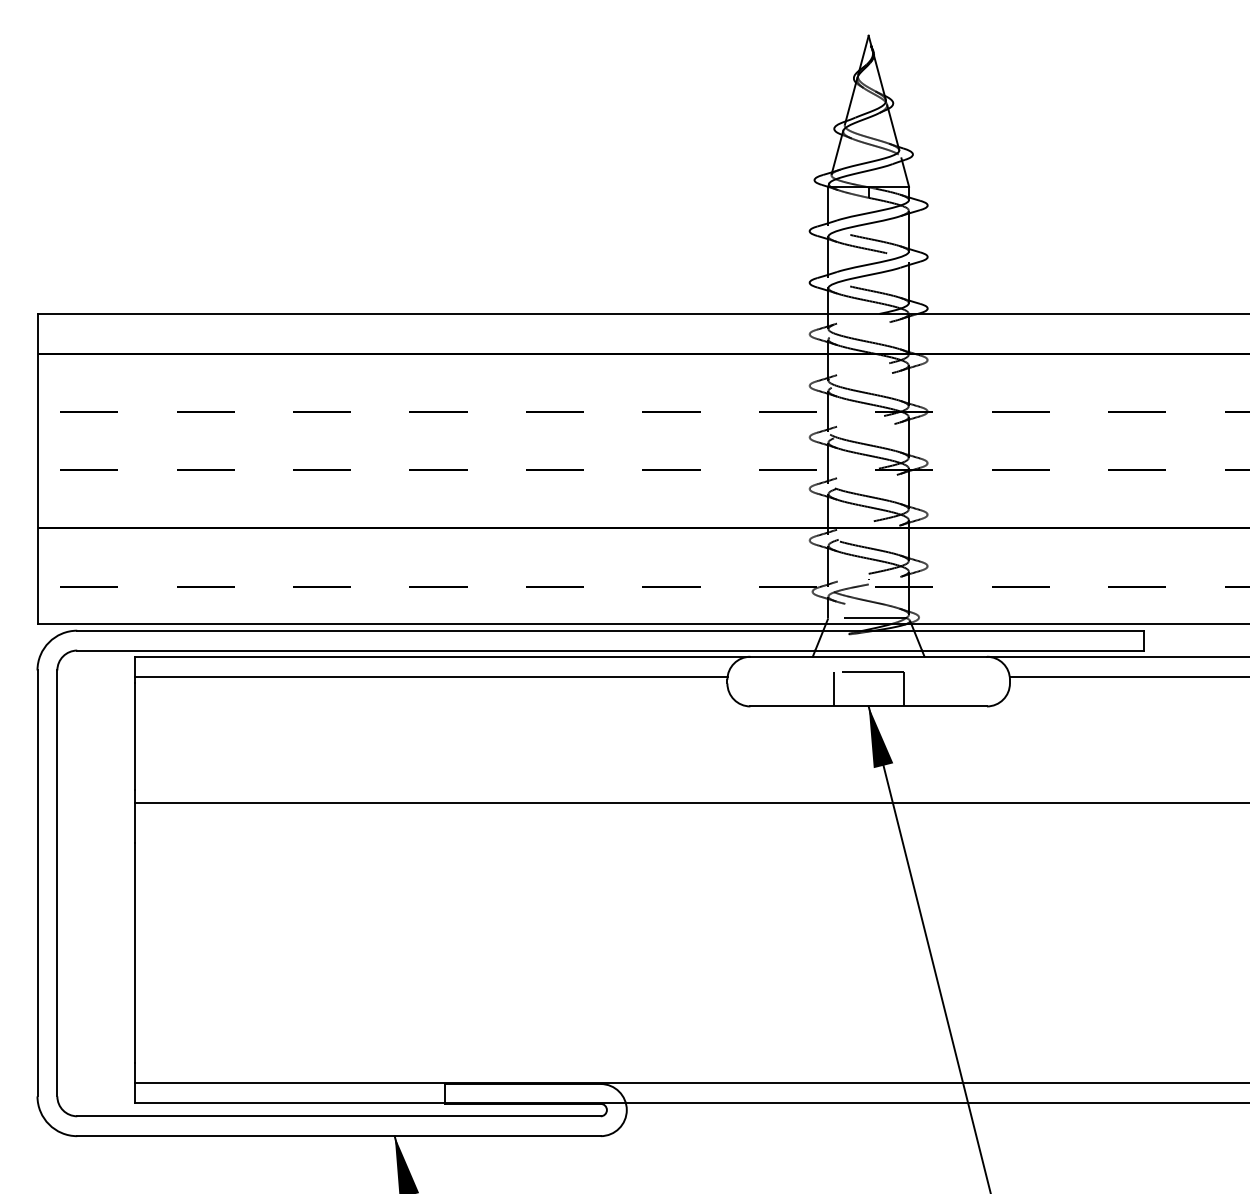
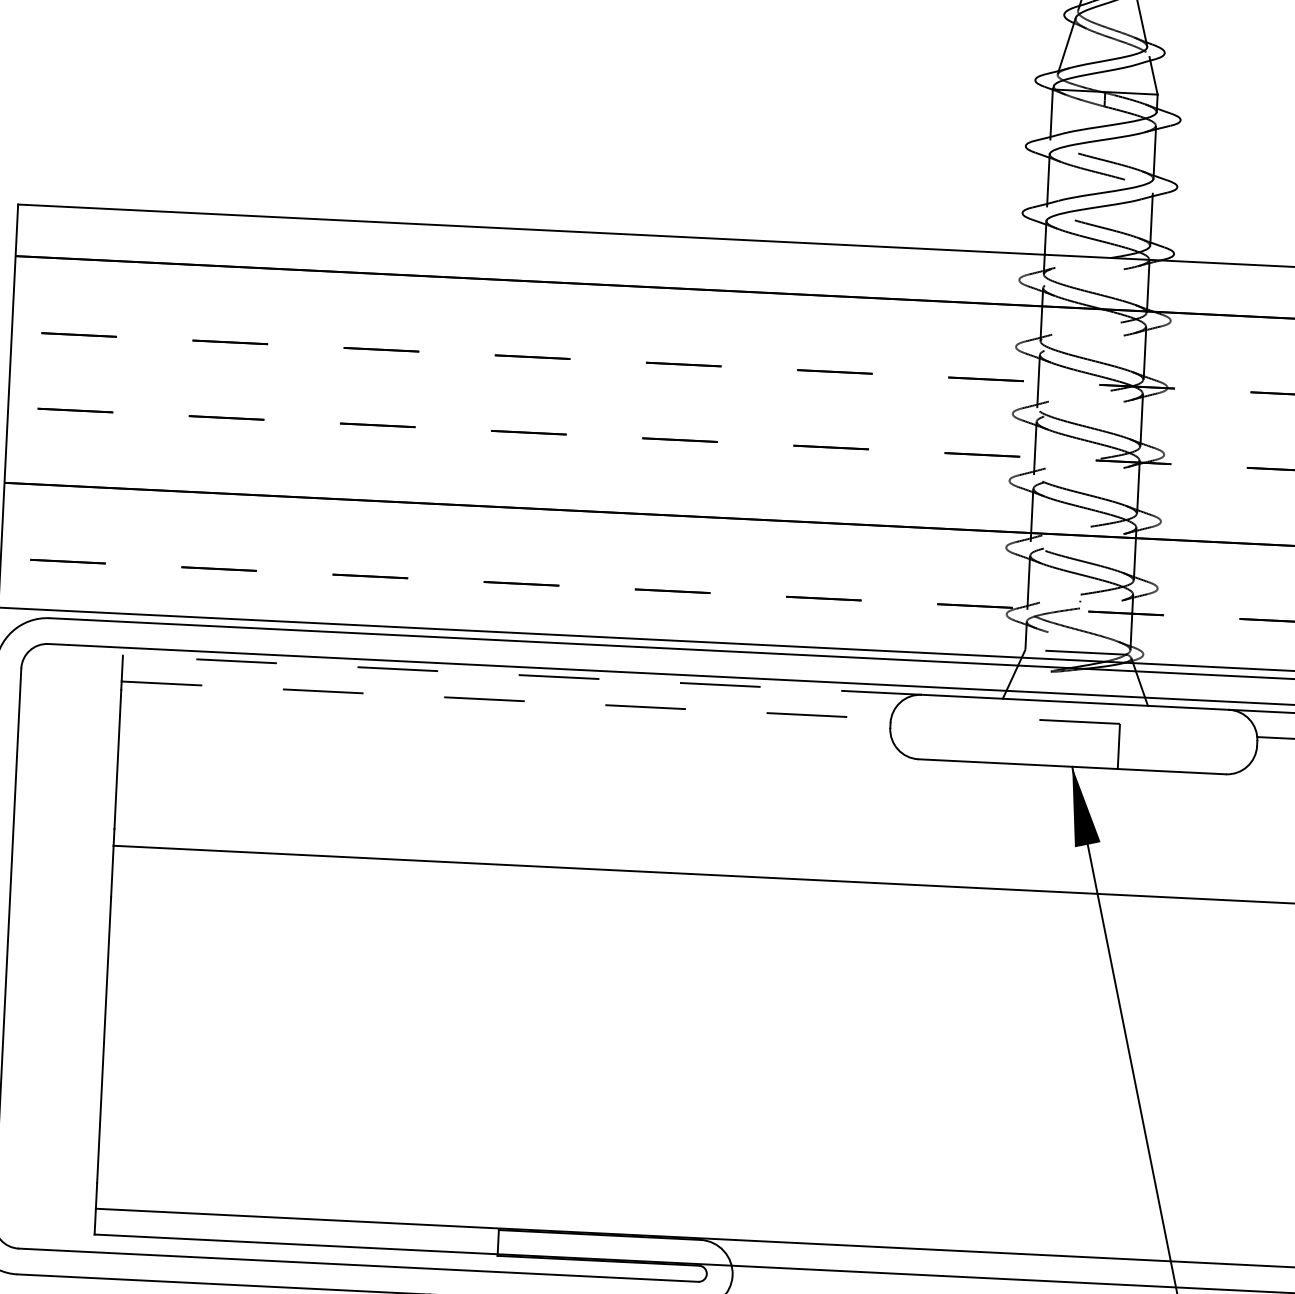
line: (442, 656) -> (522, 674), solid -> dashed
line: (431, 676) -> (506, 700), solid -> dashed
line: (833, 688) -> (1027, 741), removed

